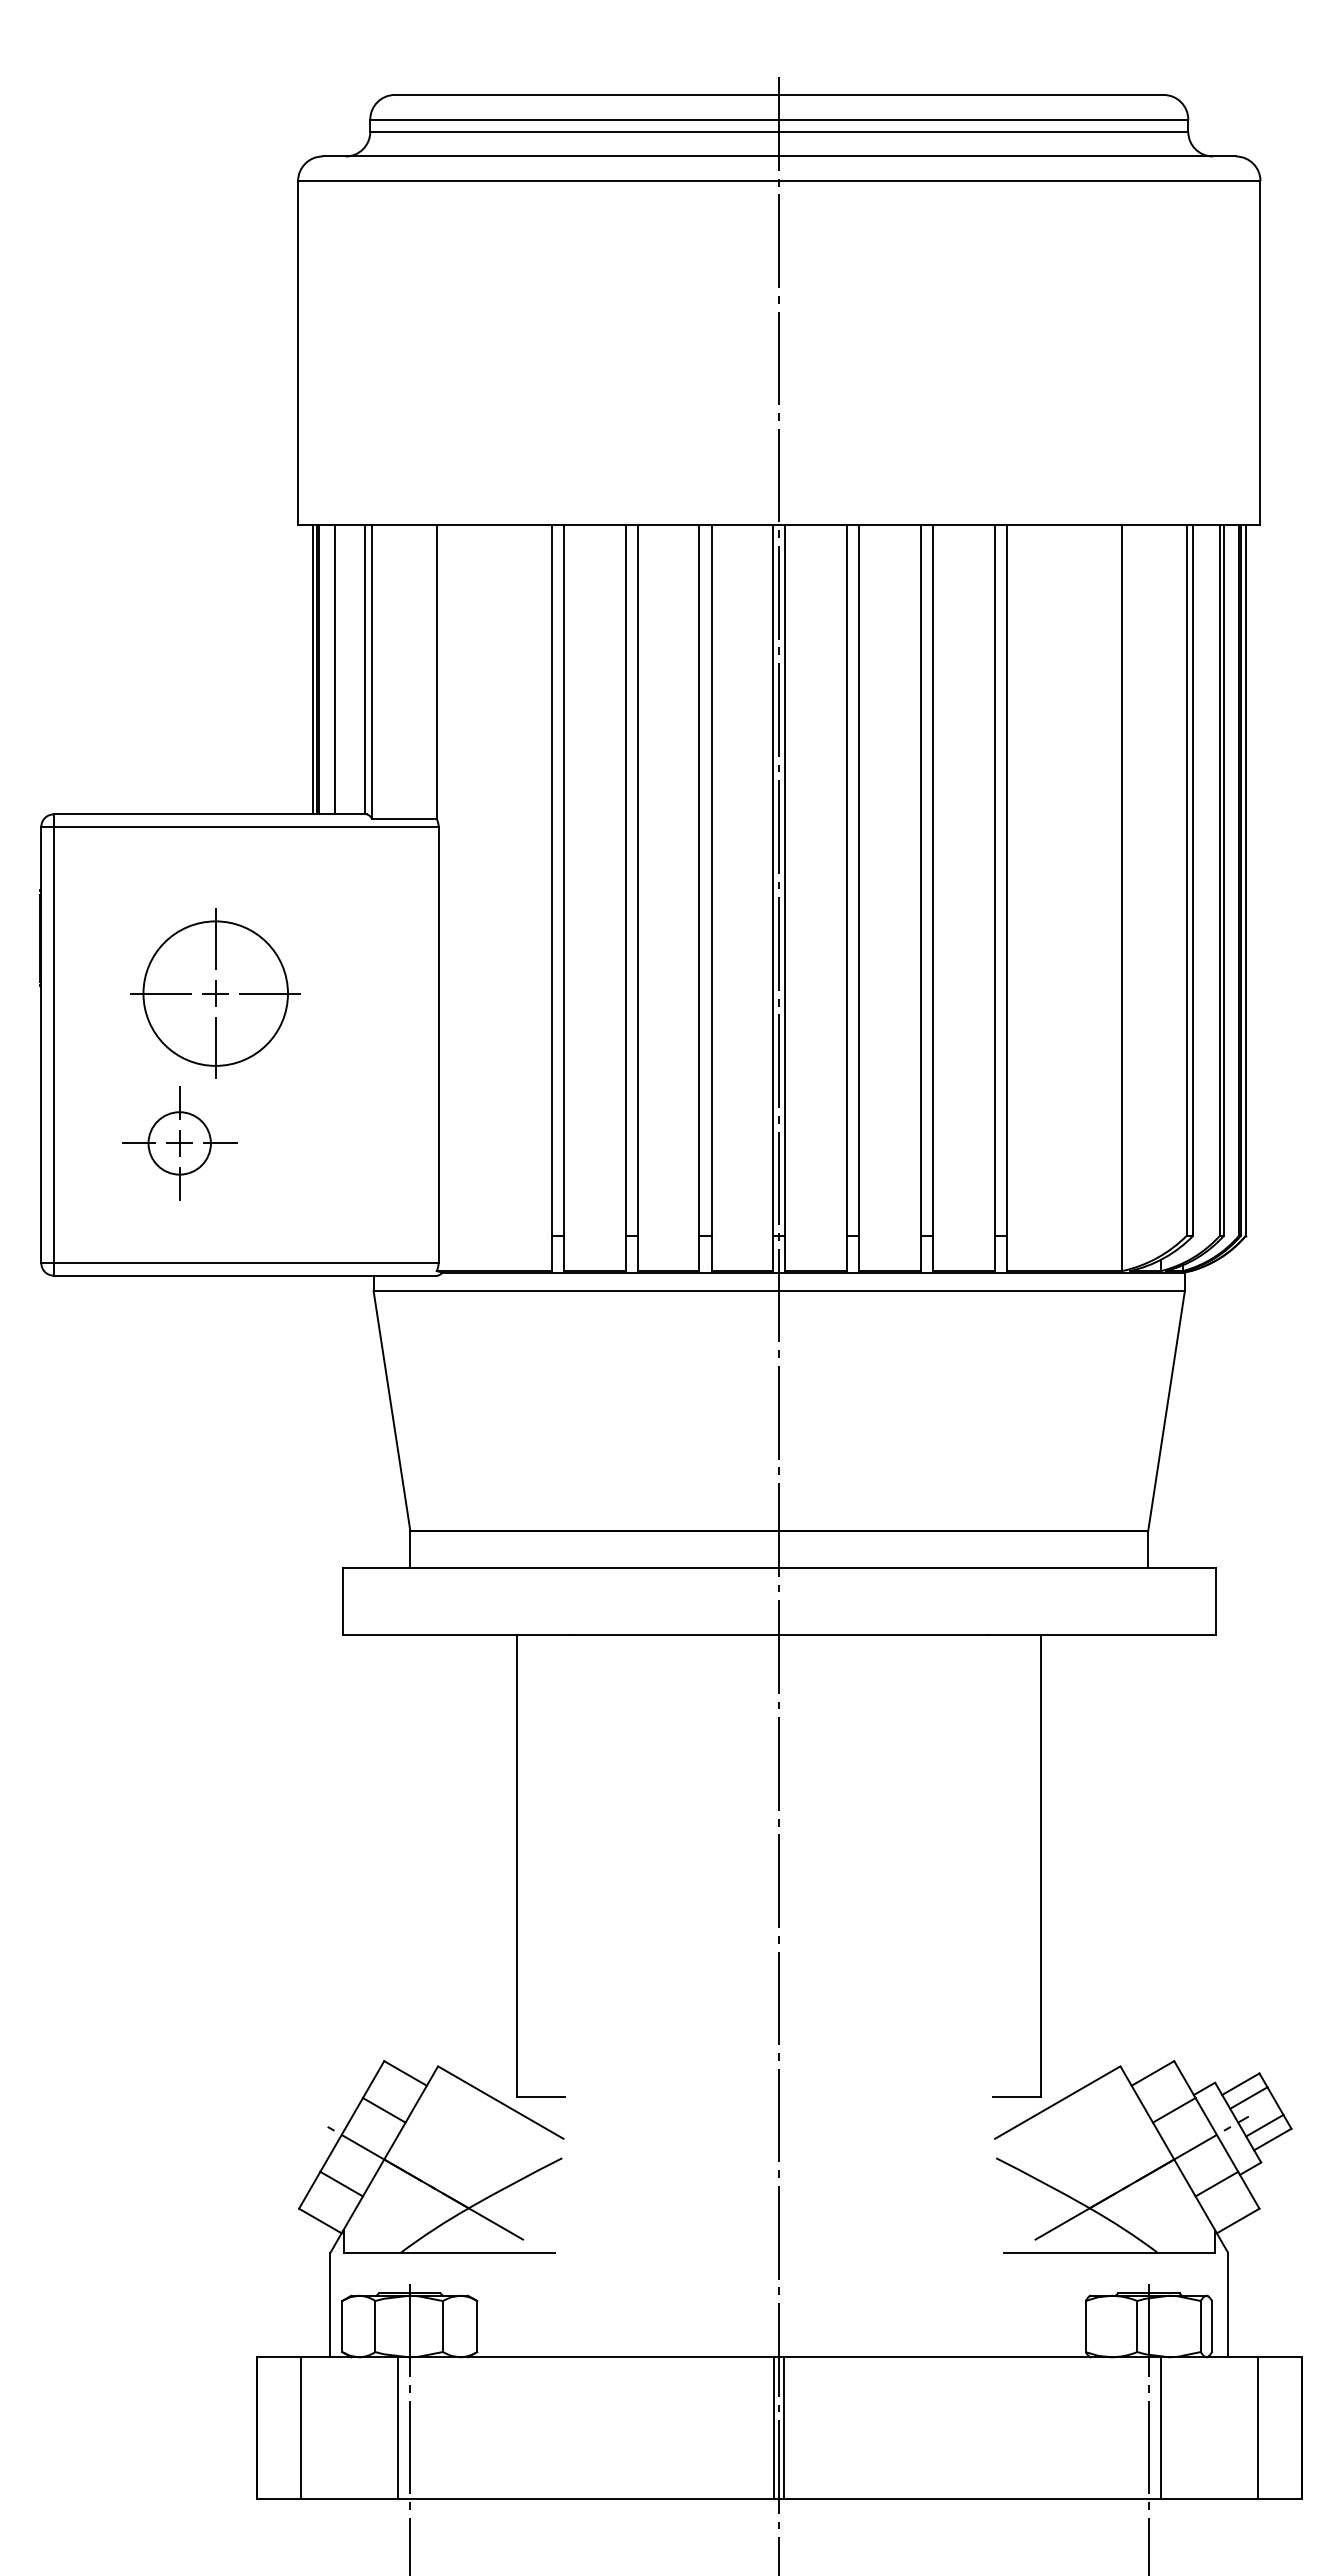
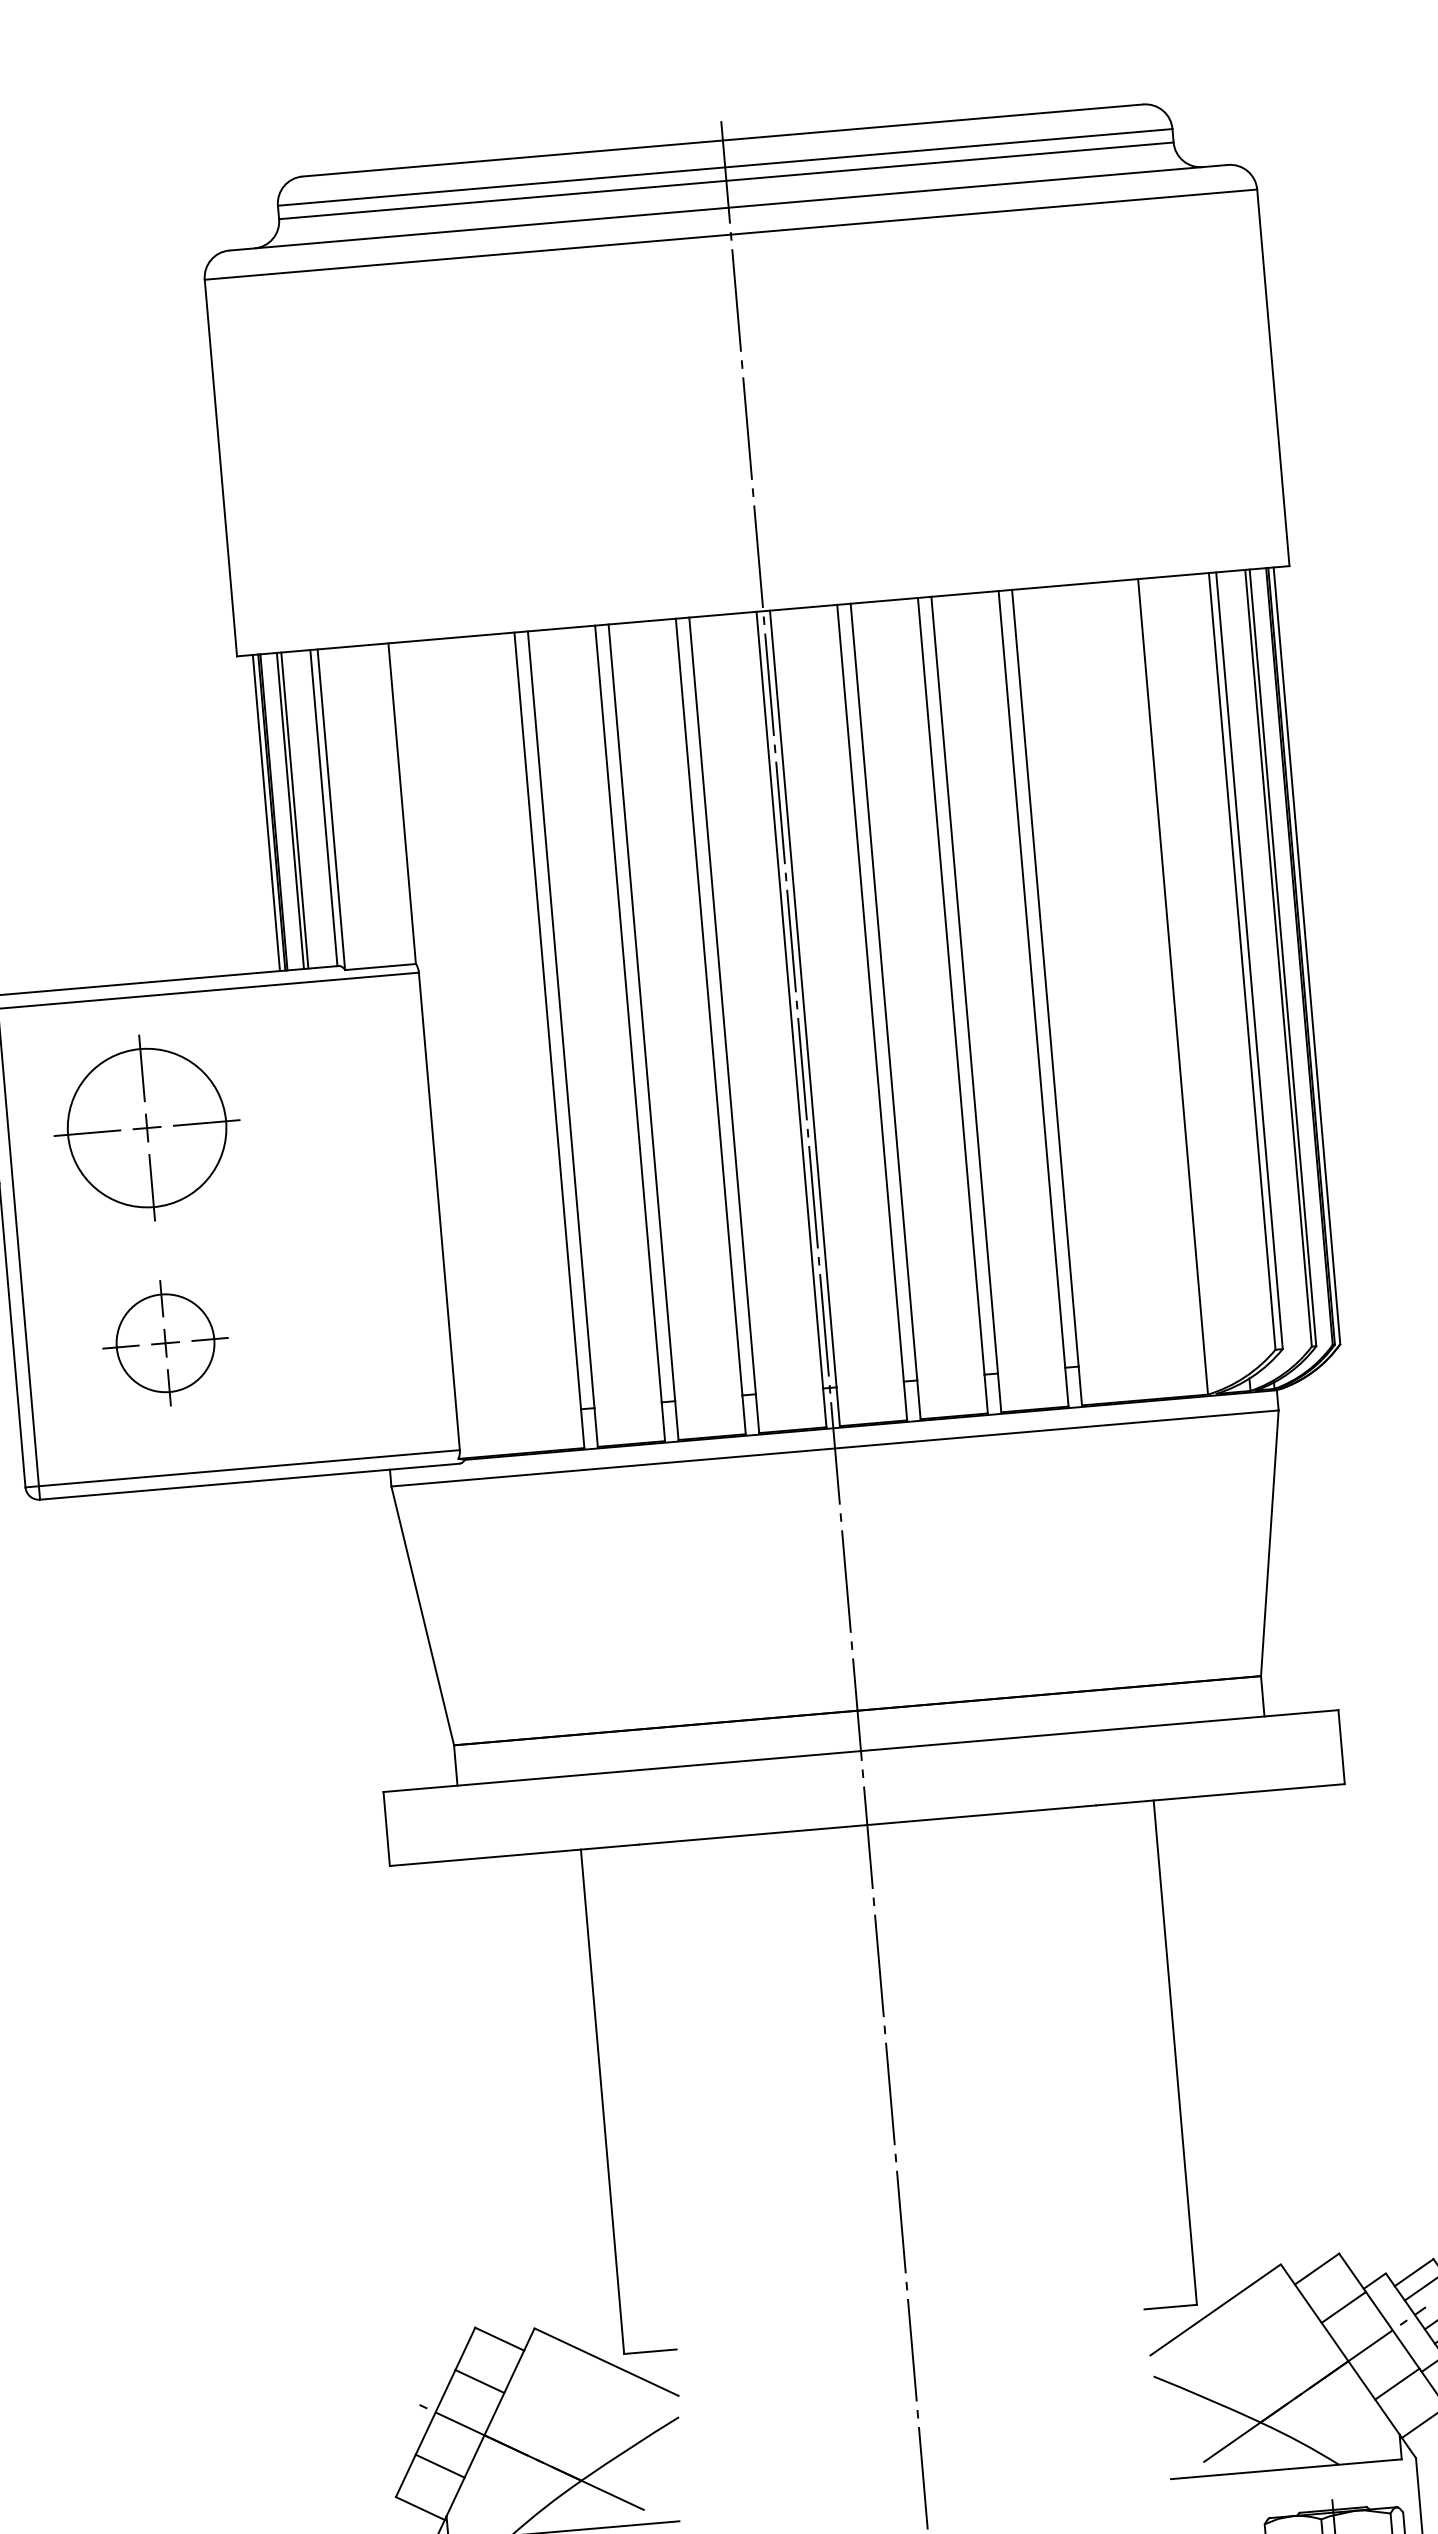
line: (338, 669) -> (294, 810), added
part: (215, 993) -> (146, 1127), moved
circle: (179, 1143) -> (165, 1343), size x1.43

